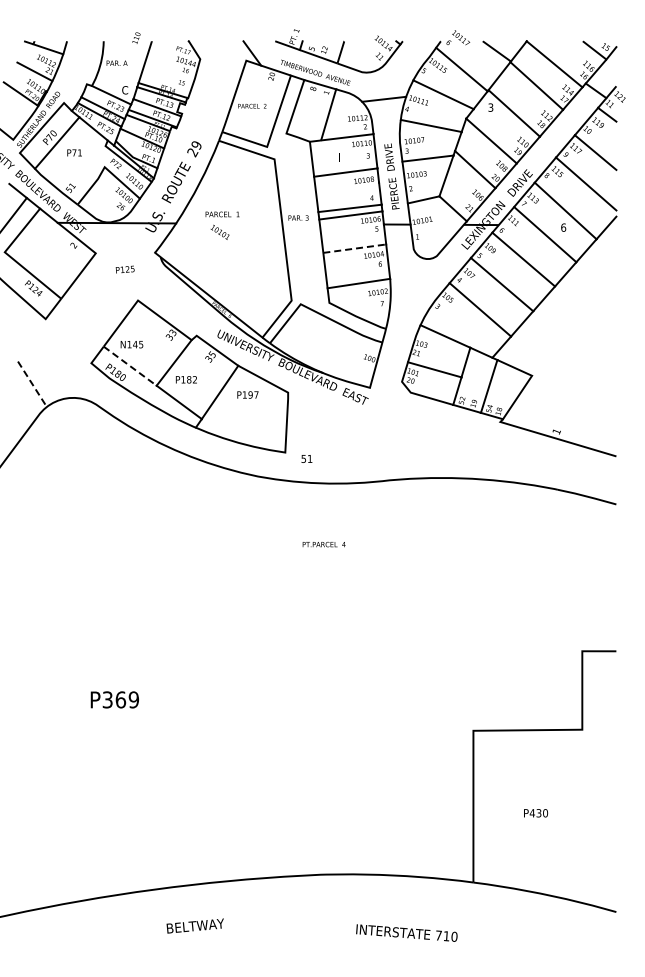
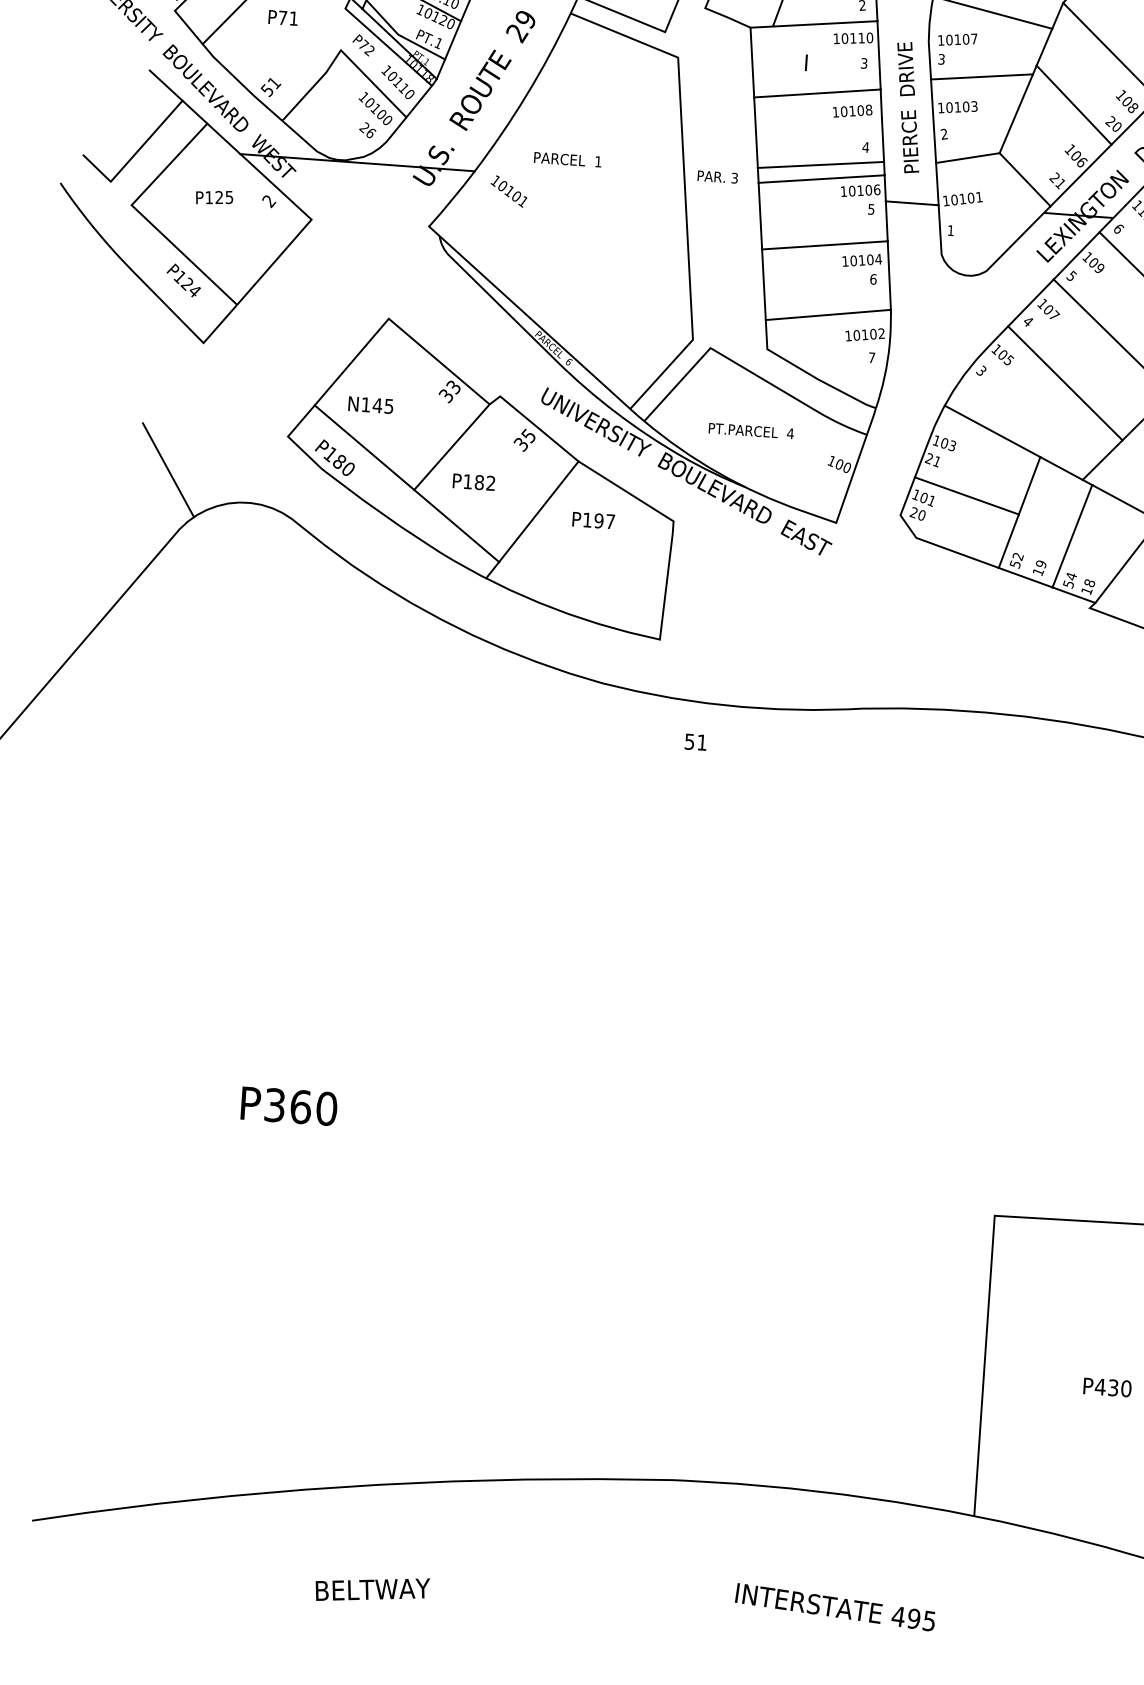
text: (219, 231) -> (507, 189), moved
line: (354, 248) -> (824, 244), dashed -> solid
text: (124, 269) -> (213, 197), moved
line: (130, 366) -> (365, 448), dashed -> solid
line: (32, 384) -> (168, 470), dashed -> solid
text: (306, 458) -> (695, 741), moved
text: (323, 544) -> (750, 430), moved
text: (133, 699) -> (326, 1107), P369 -> P360
text: (194, 925) -> (370, 1588), moved
text: (446, 935) -> (913, 1617), 710 -> 495

